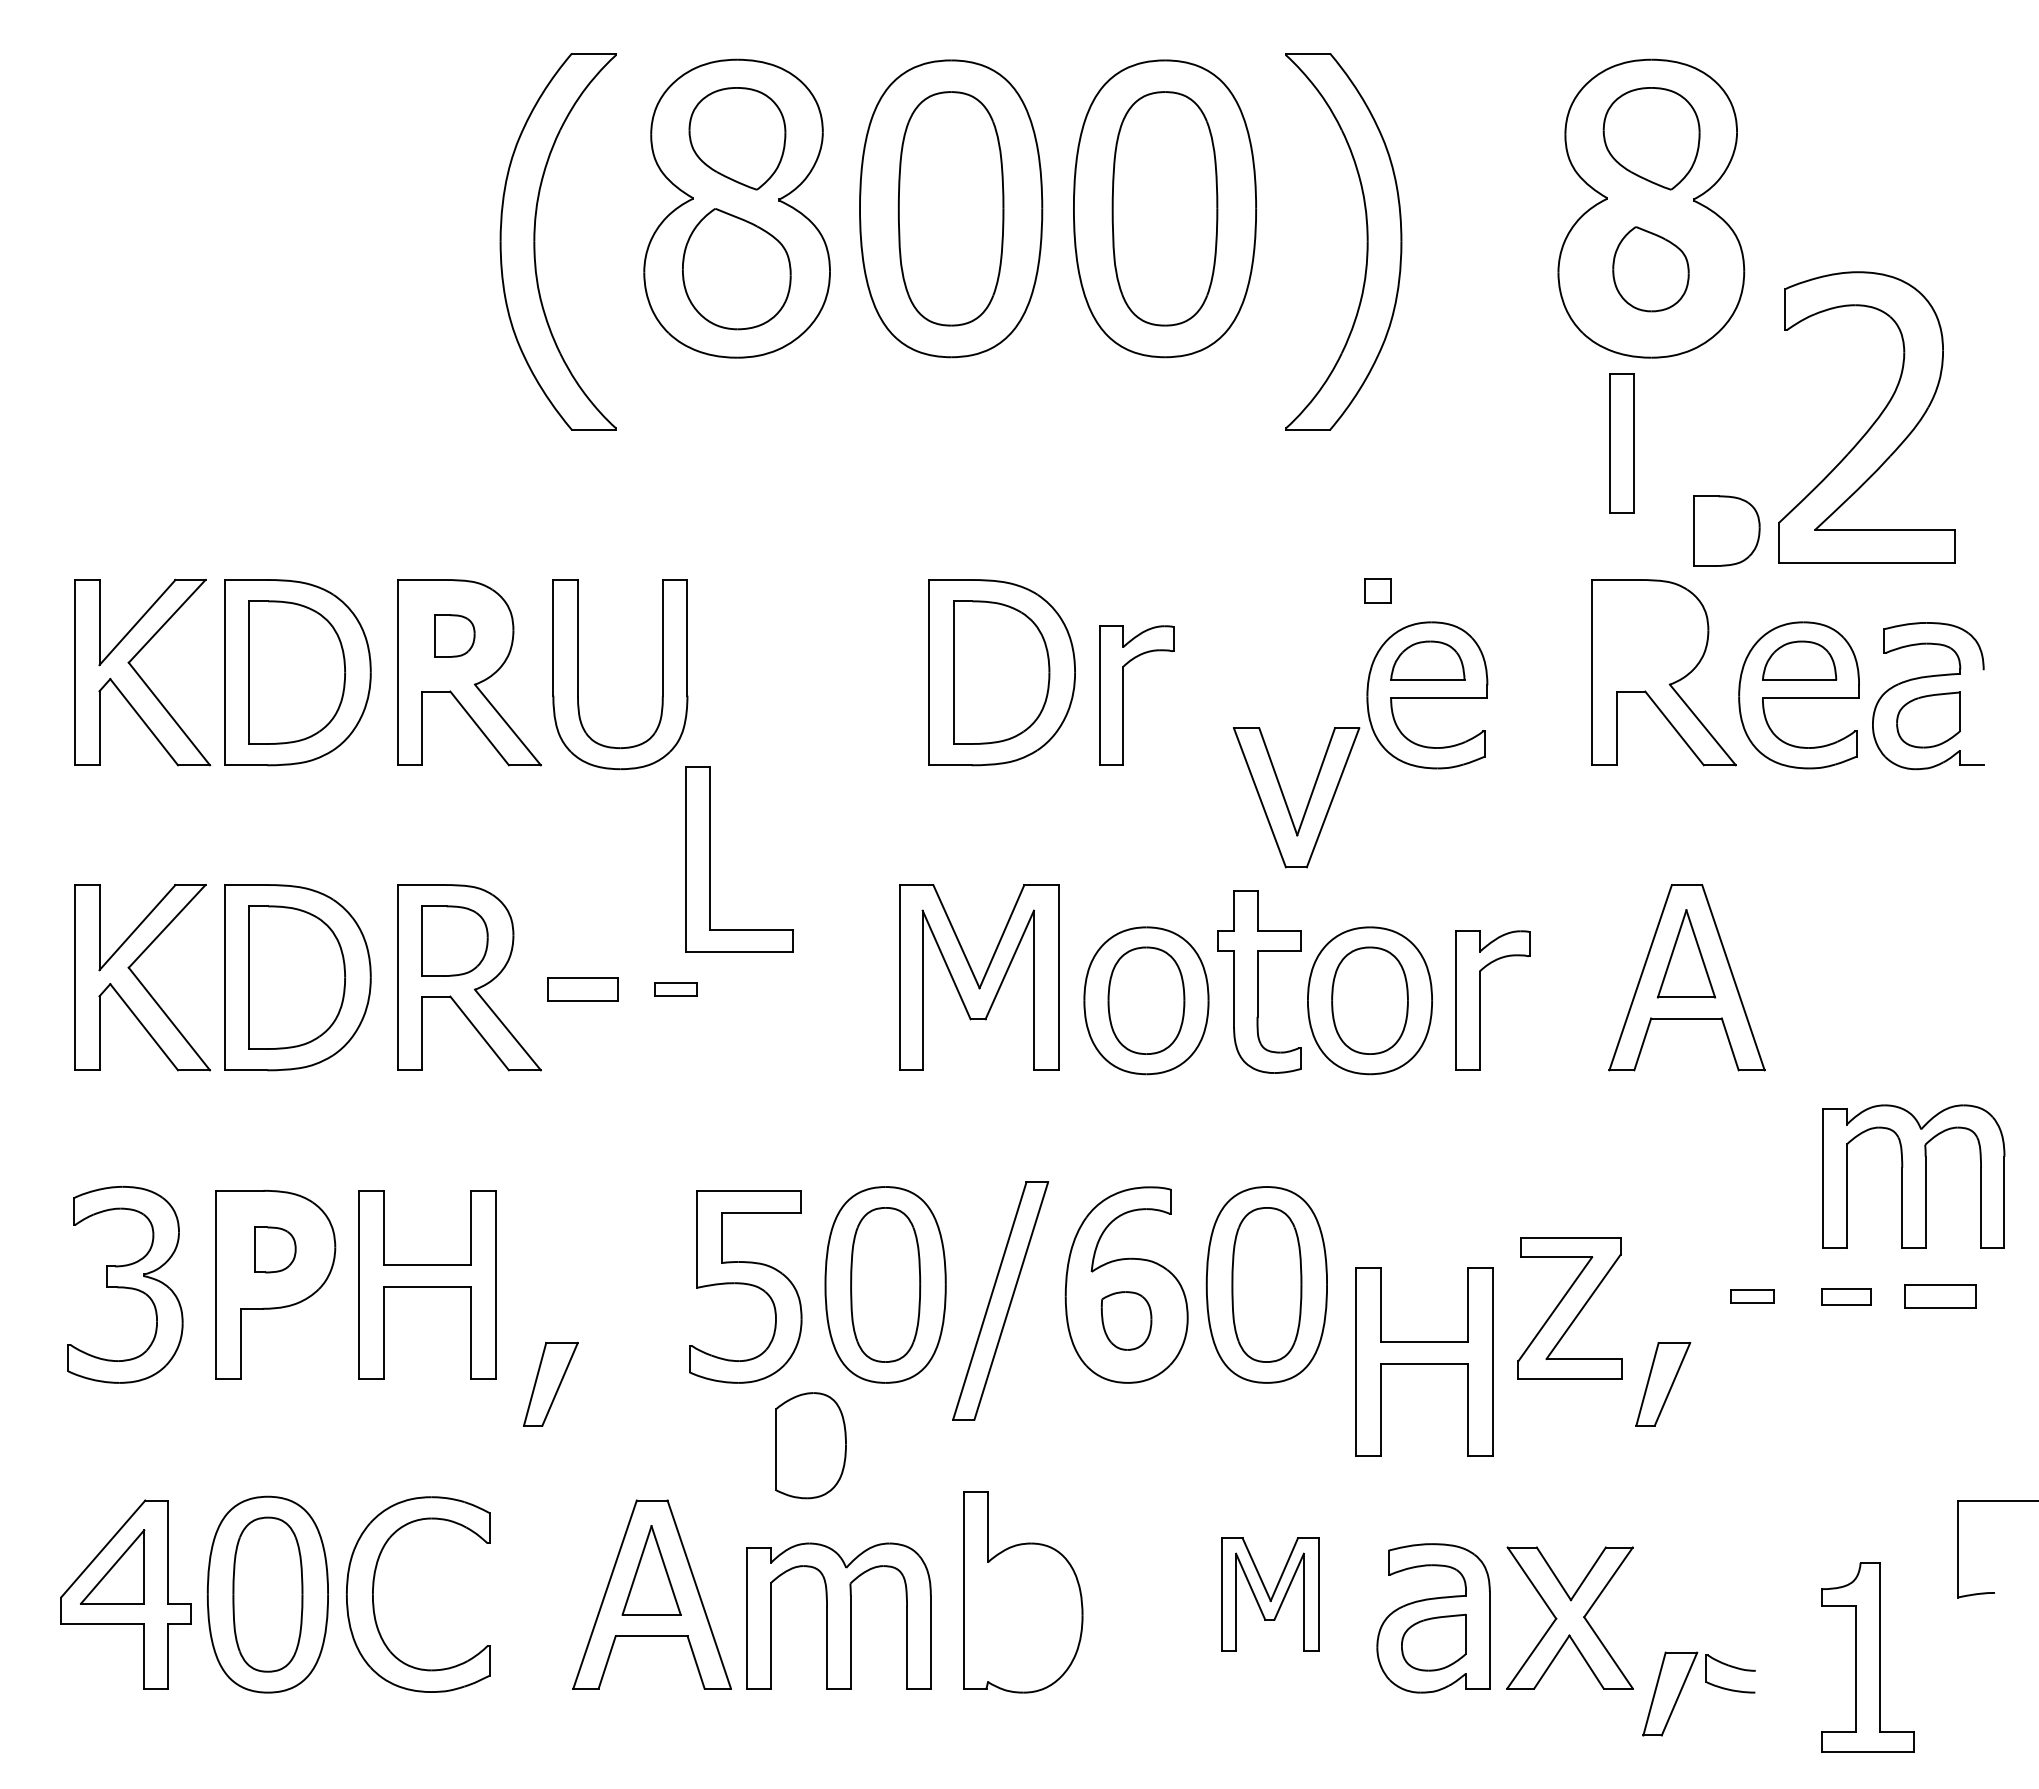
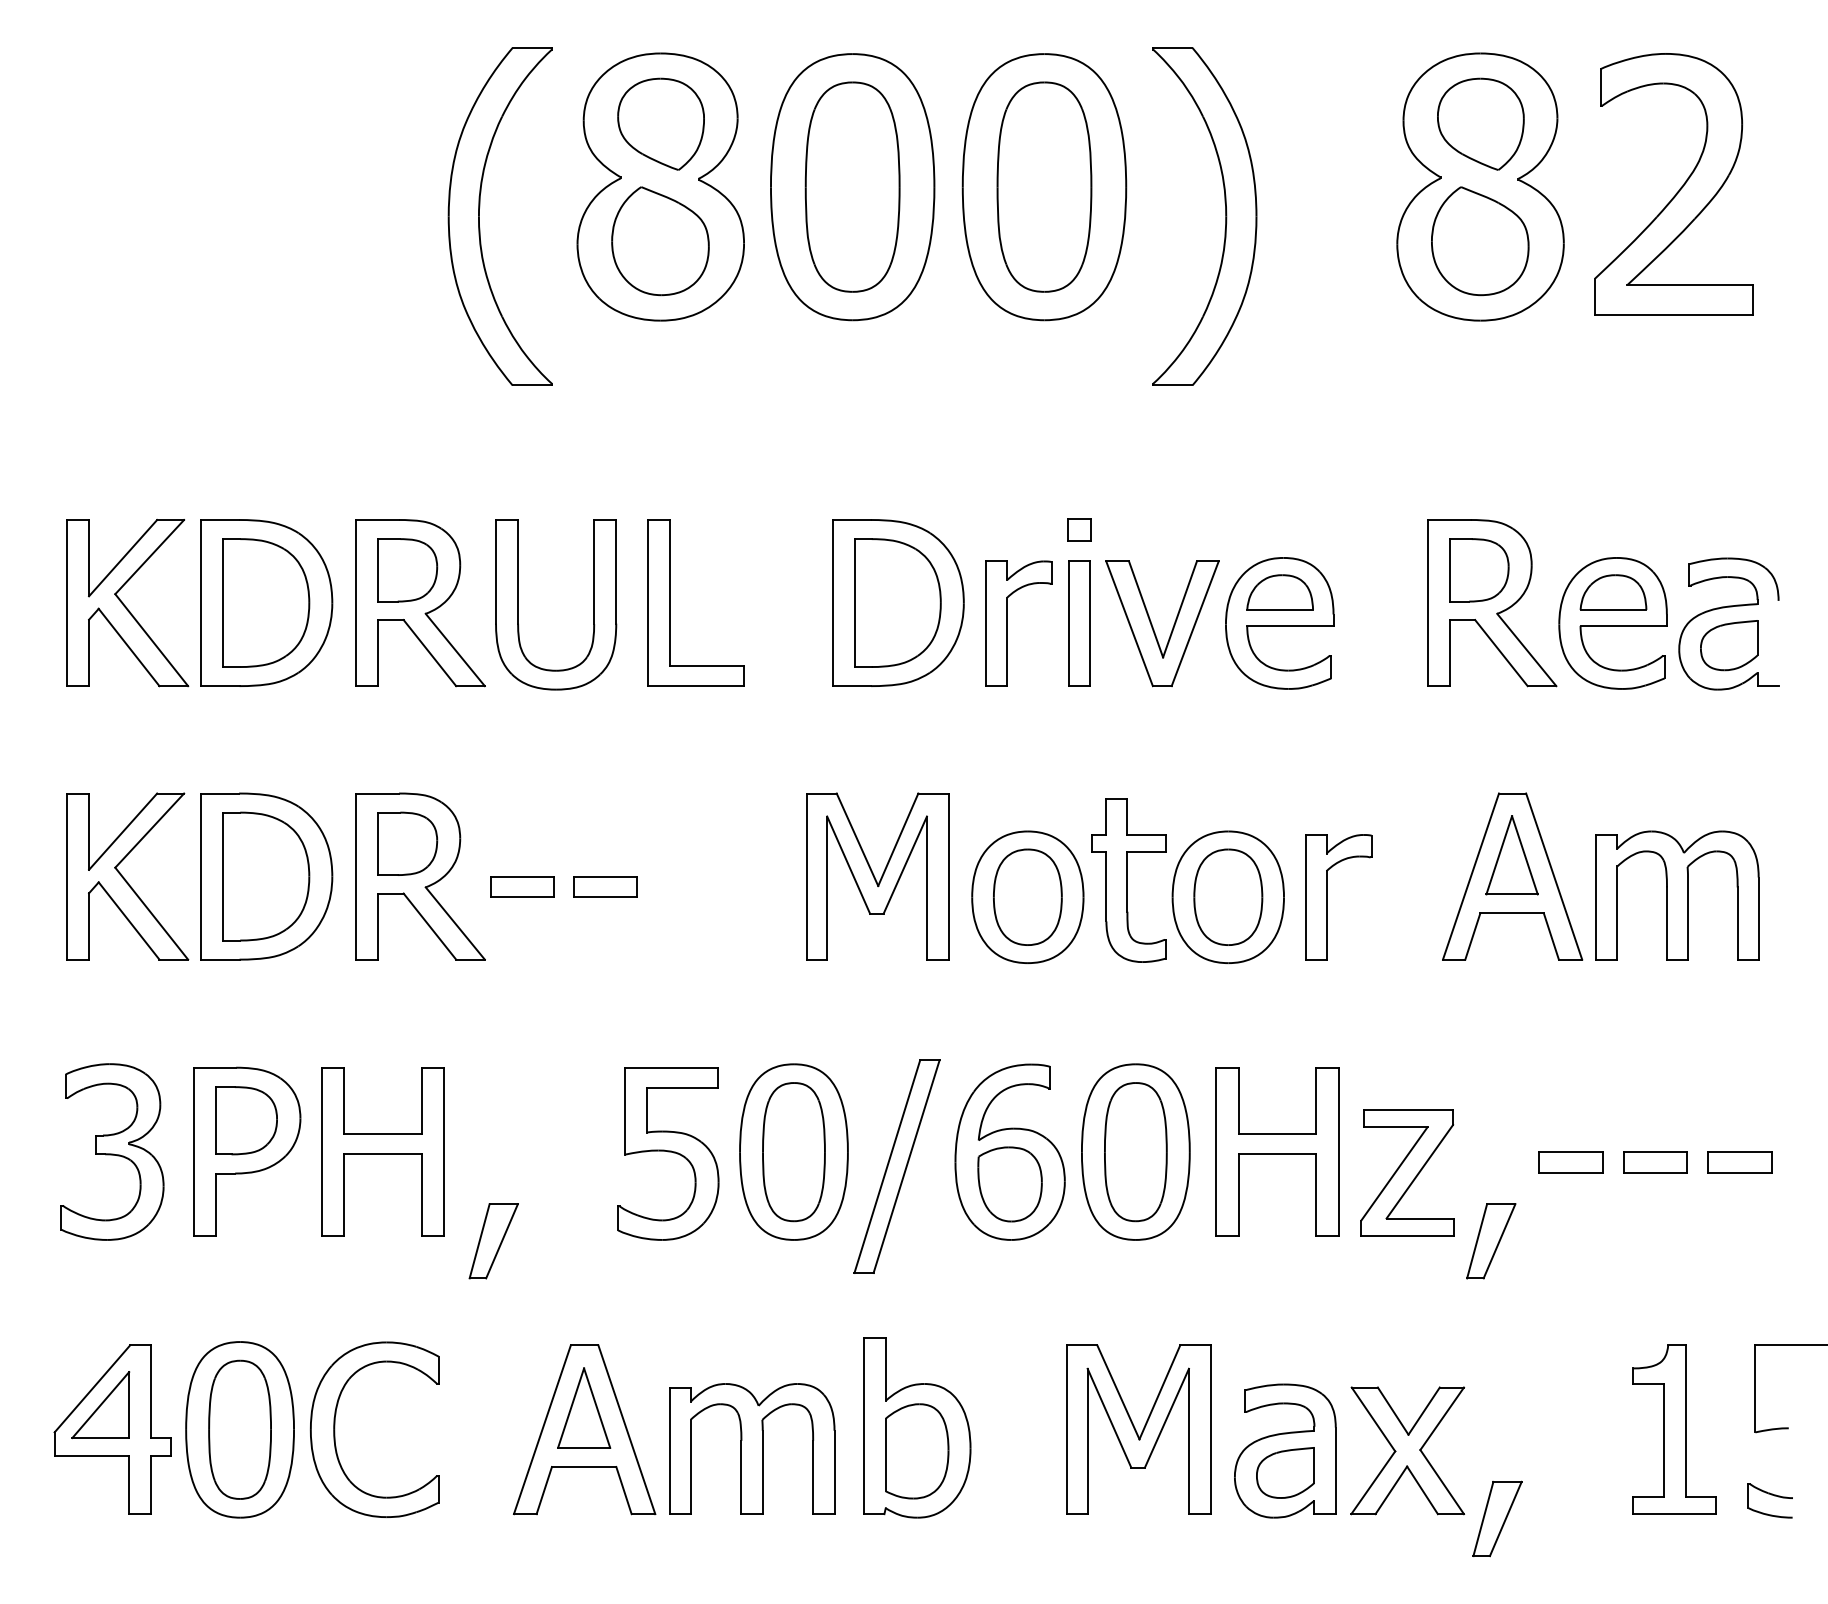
part: (1650, 269) -> (1479, 241), size x1.43
part: (1872, 423) -> (1678, 189), moved
part: (1621, 443) -> (1078, 623), moved
part: (1726, 530) -> (1478, 569), moved
part: (1377, 590) -> (1078, 529), moved
part: (454, 635) -> (407, 569), size x1.67
part: (1286, 801) -> (1153, 627), moved
part: (710, 859) -> (670, 602), moved
part: (675, 989) -> (605, 887), size x1.67
part: (1913, 1176) -> (1677, 895), moved
part: (275, 1249) -> (246, 1120), size x1.67
part: (1752, 1296) -> (1571, 1162), size x1.67
part: (1846, 1296) -> (1655, 1162), size x1.43
part: (1126, 1320) -> (1009, 1183), size x1.43
part: (1424, 1361) -> (1277, 1151), moved
part: (810, 1445) -> (916, 1451), moved
part: (1270, 1594) -> (1139, 1429), size x1.67
part: (1867, 1657) -> (1674, 1429), moved
part: (1730, 1673) -> (1770, 1500), moved

